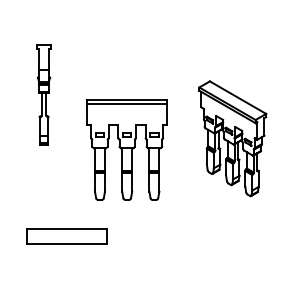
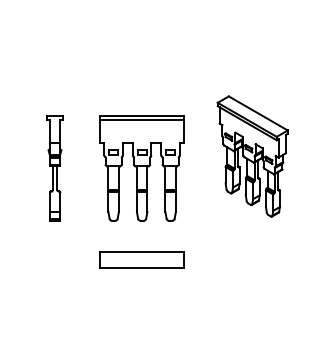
part: (43, 94) -> (54, 168), moved
part: (66, 236) -> (141, 259), moved

